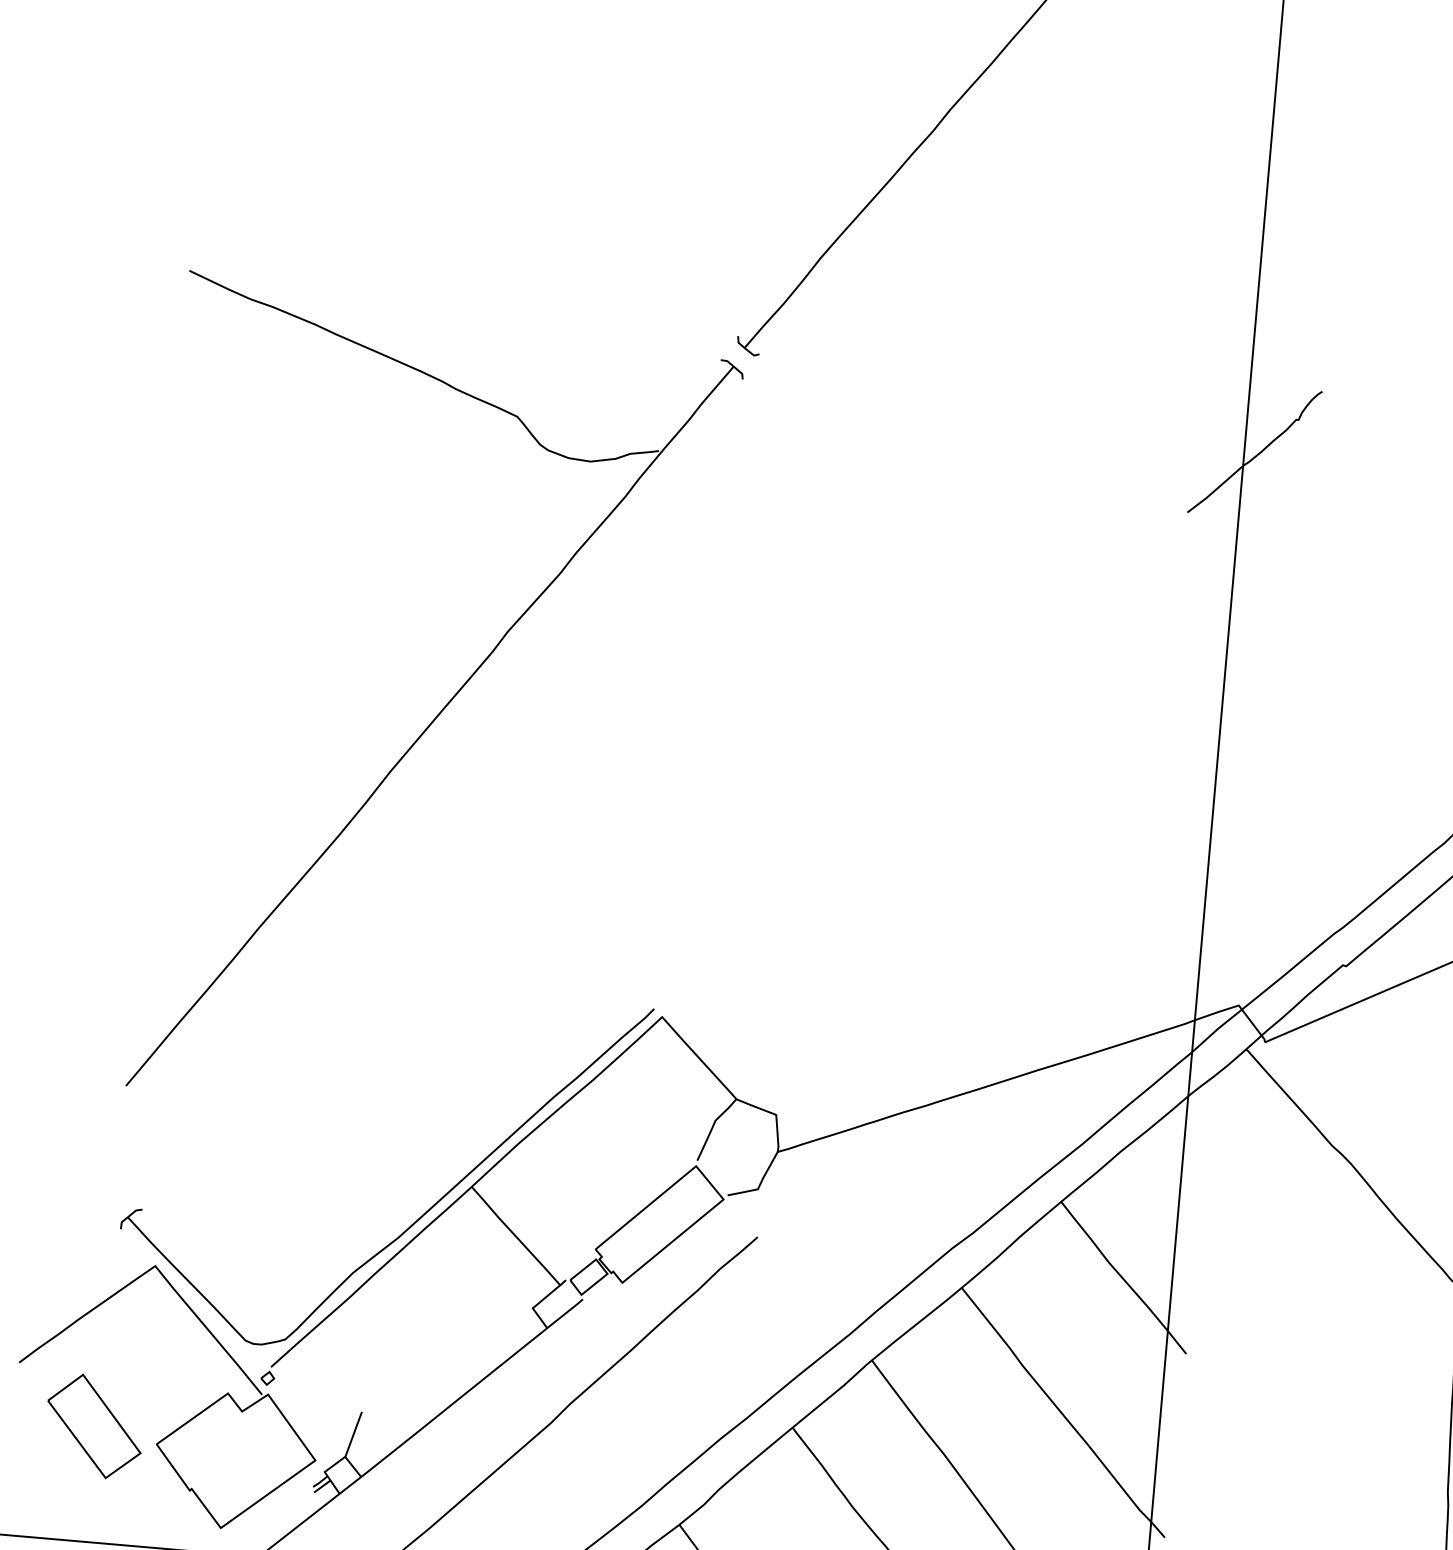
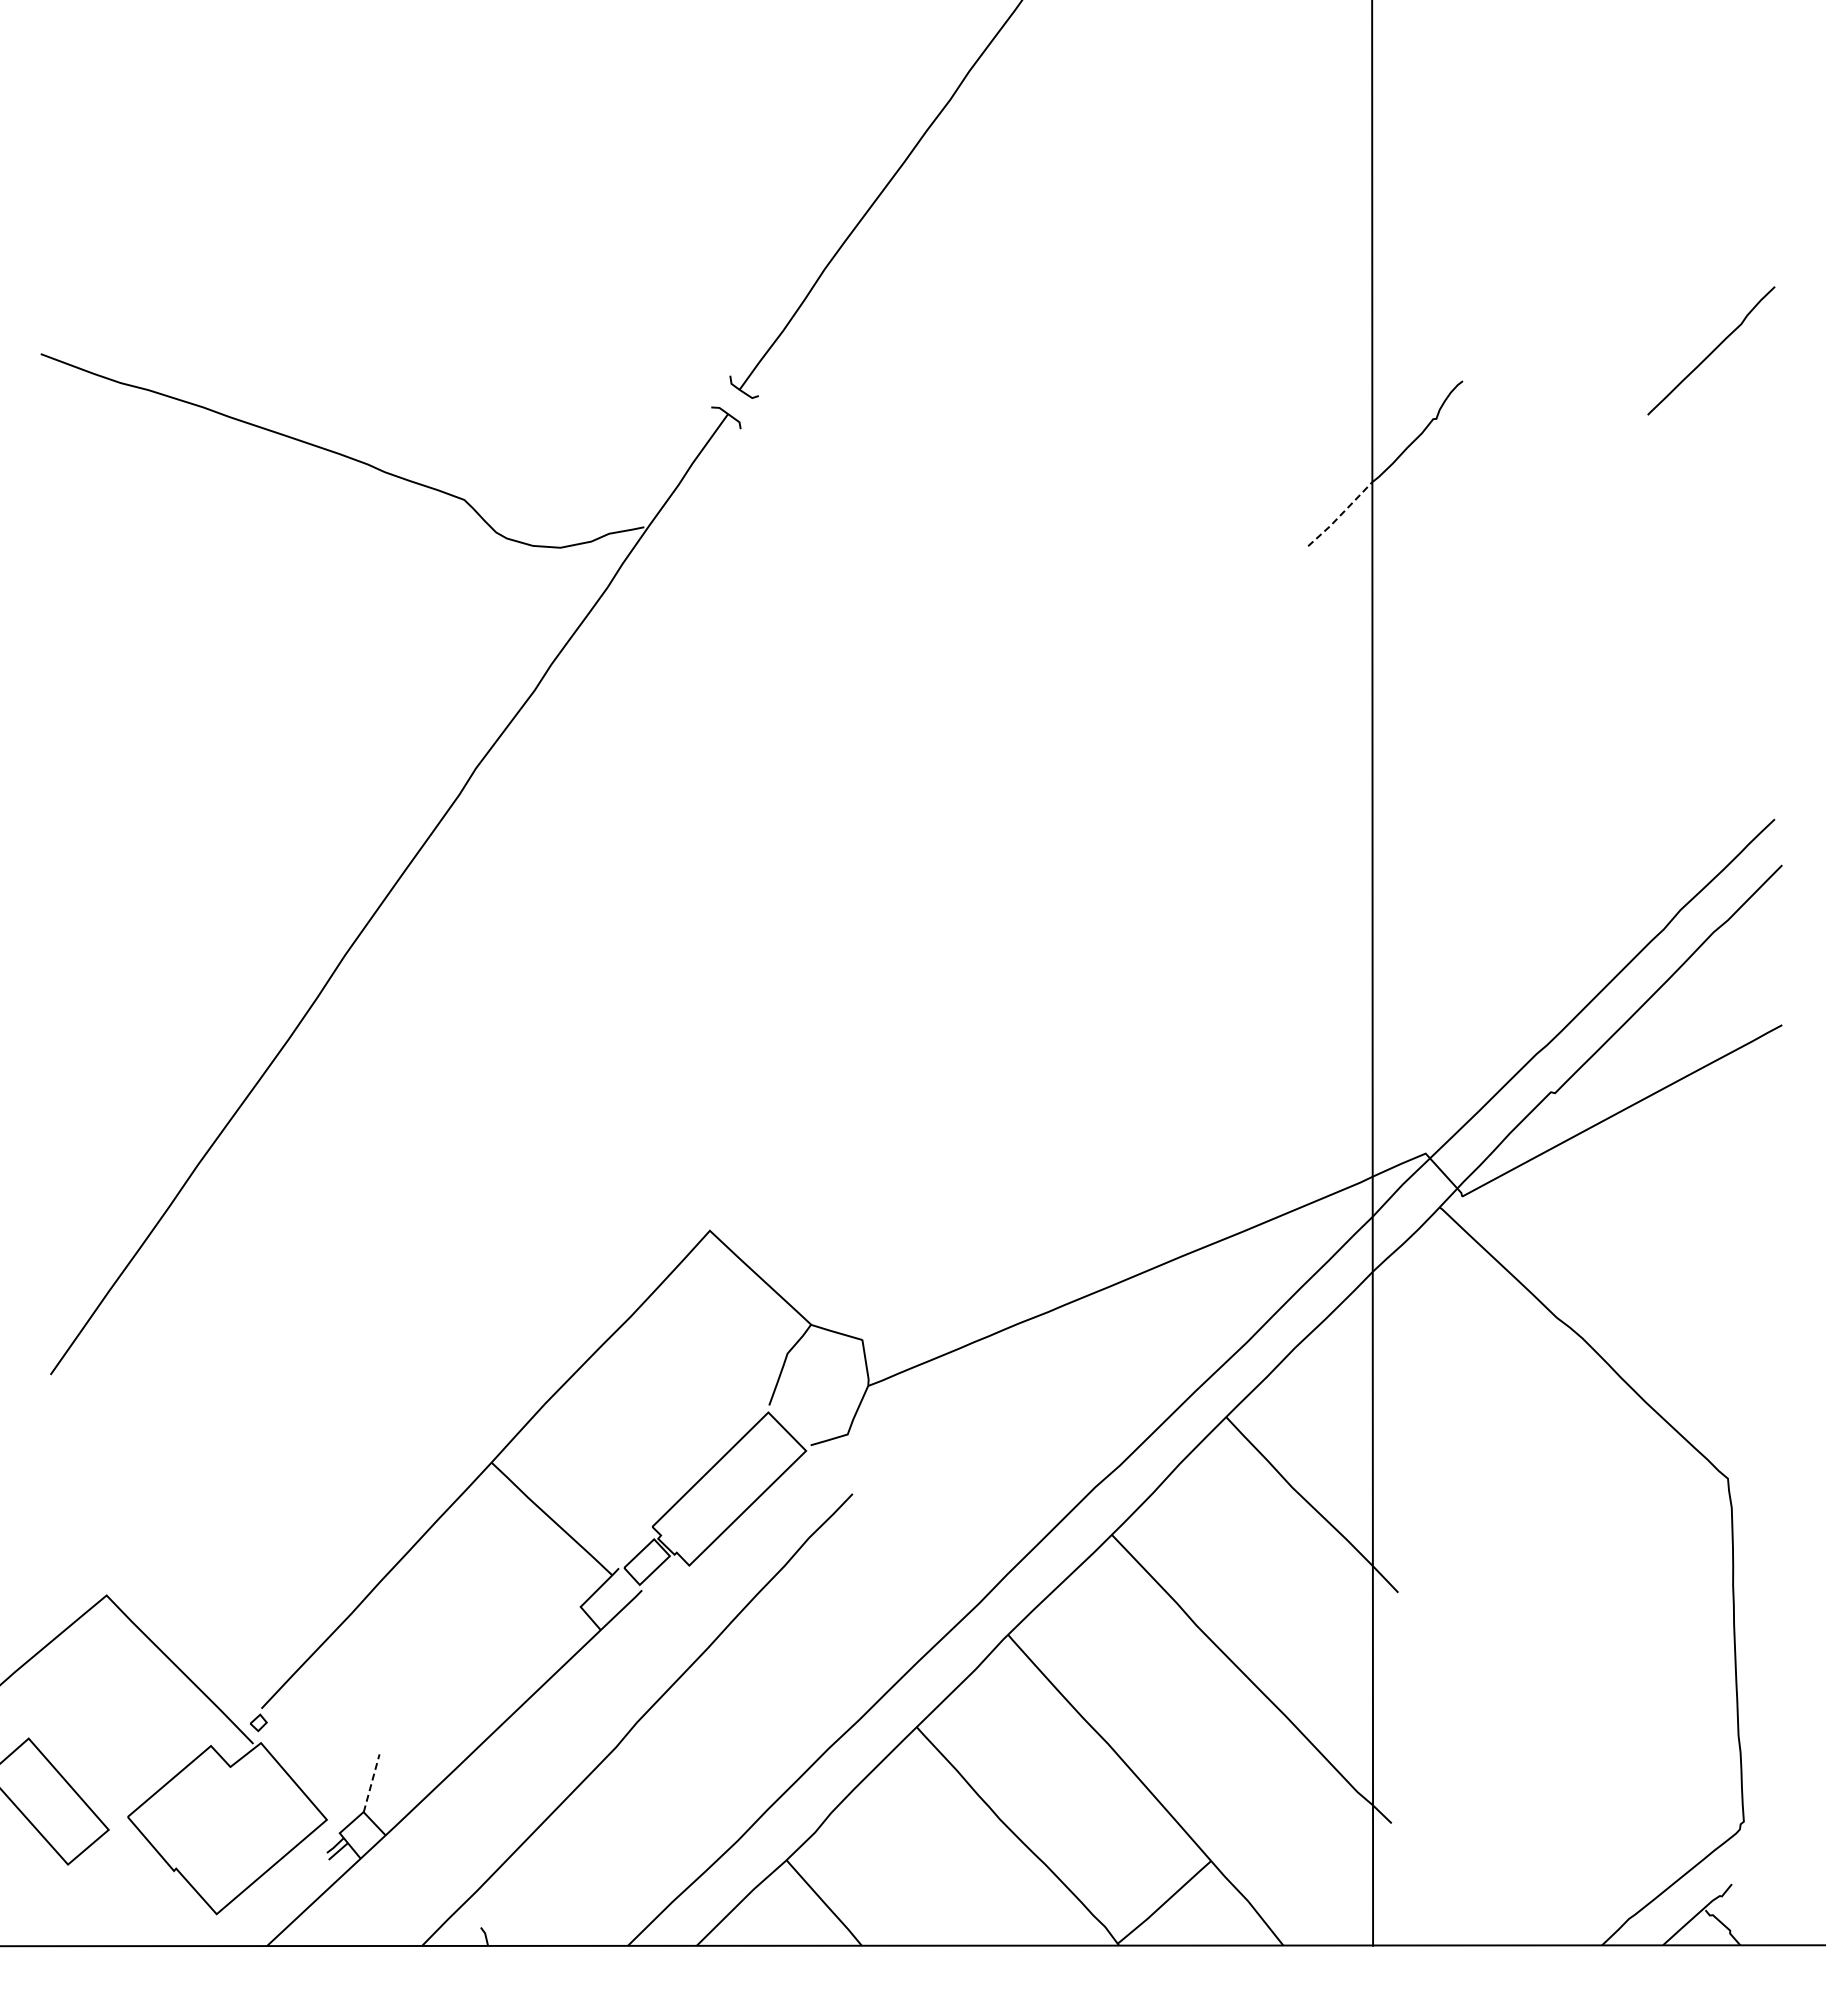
line: (1216, 489) -> (1341, 514), solid -> dashed
part: (421, 1215) -> (432, 1503), removed
line: (353, 1433) -> (371, 1782), solid -> dashed

